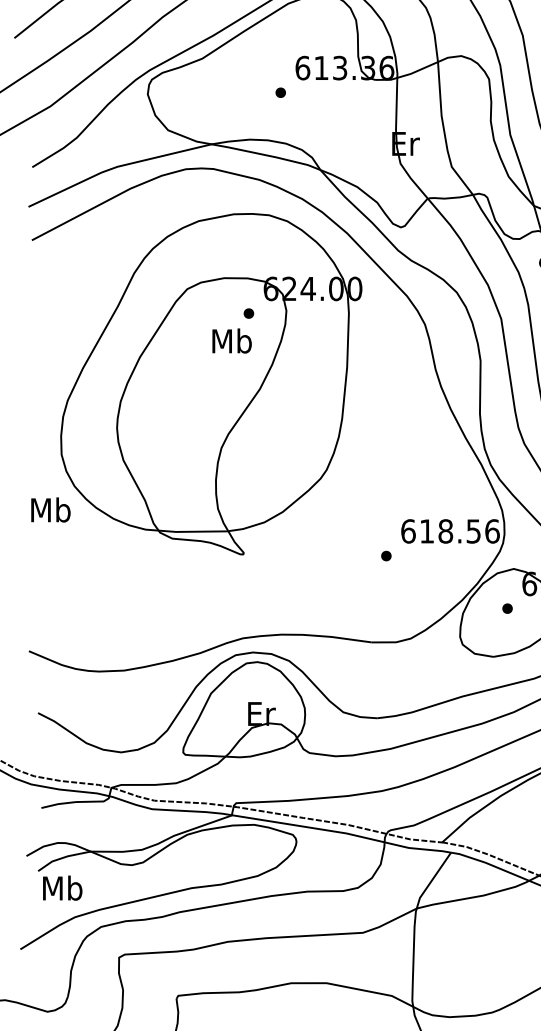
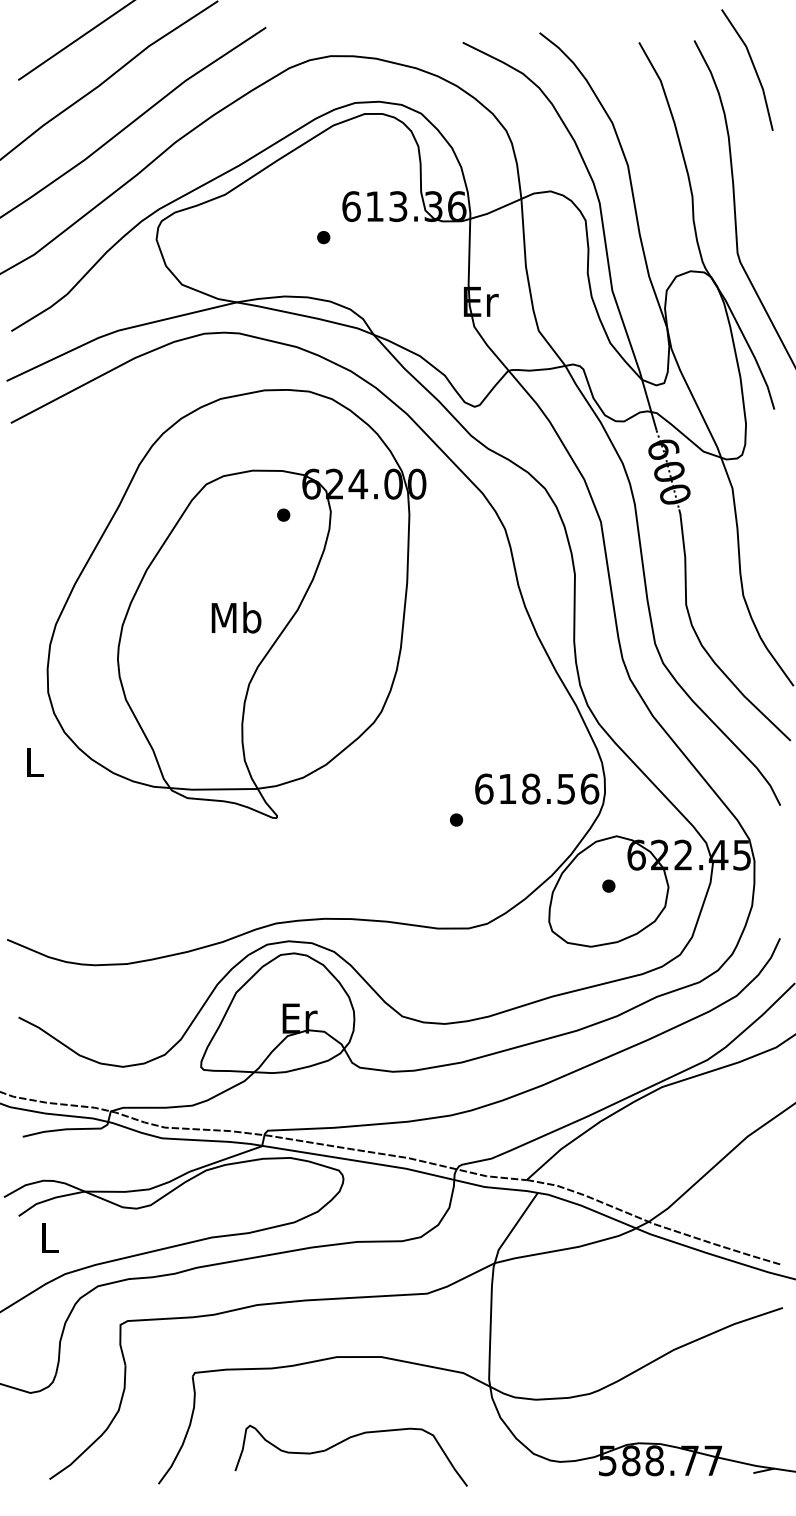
text: (232, 340) -> (236, 617), moved
text: (50, 509) -> (34, 761), Mb -> L
text: (62, 888) -> (49, 1237), Mb -> L

